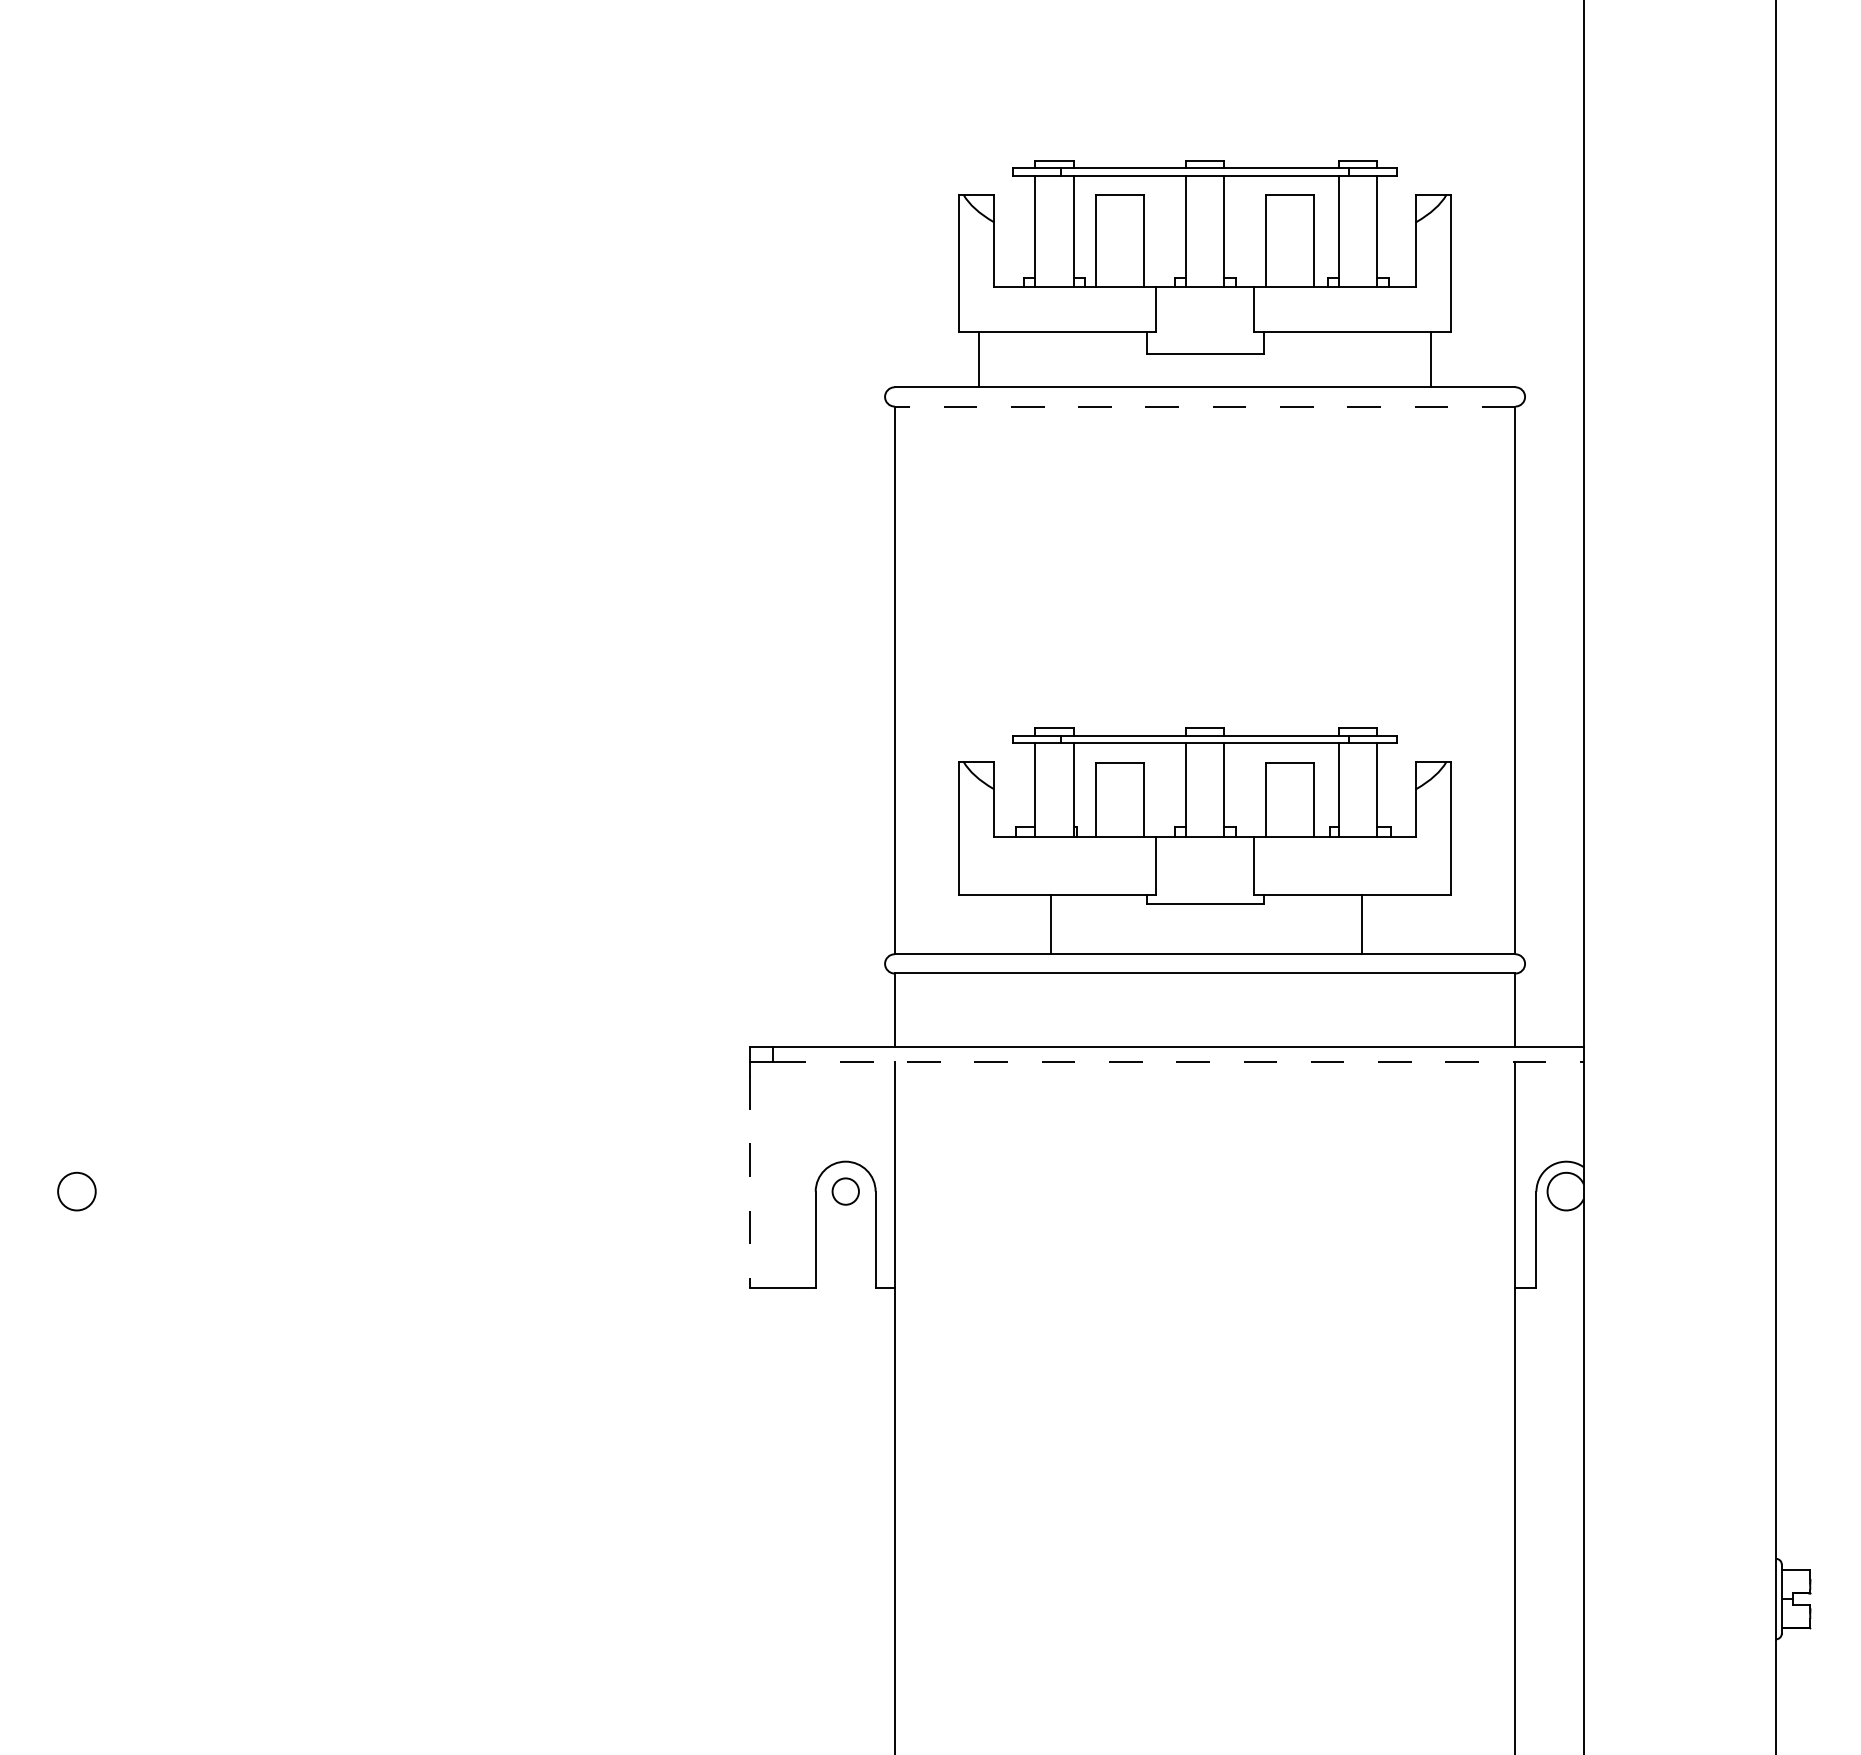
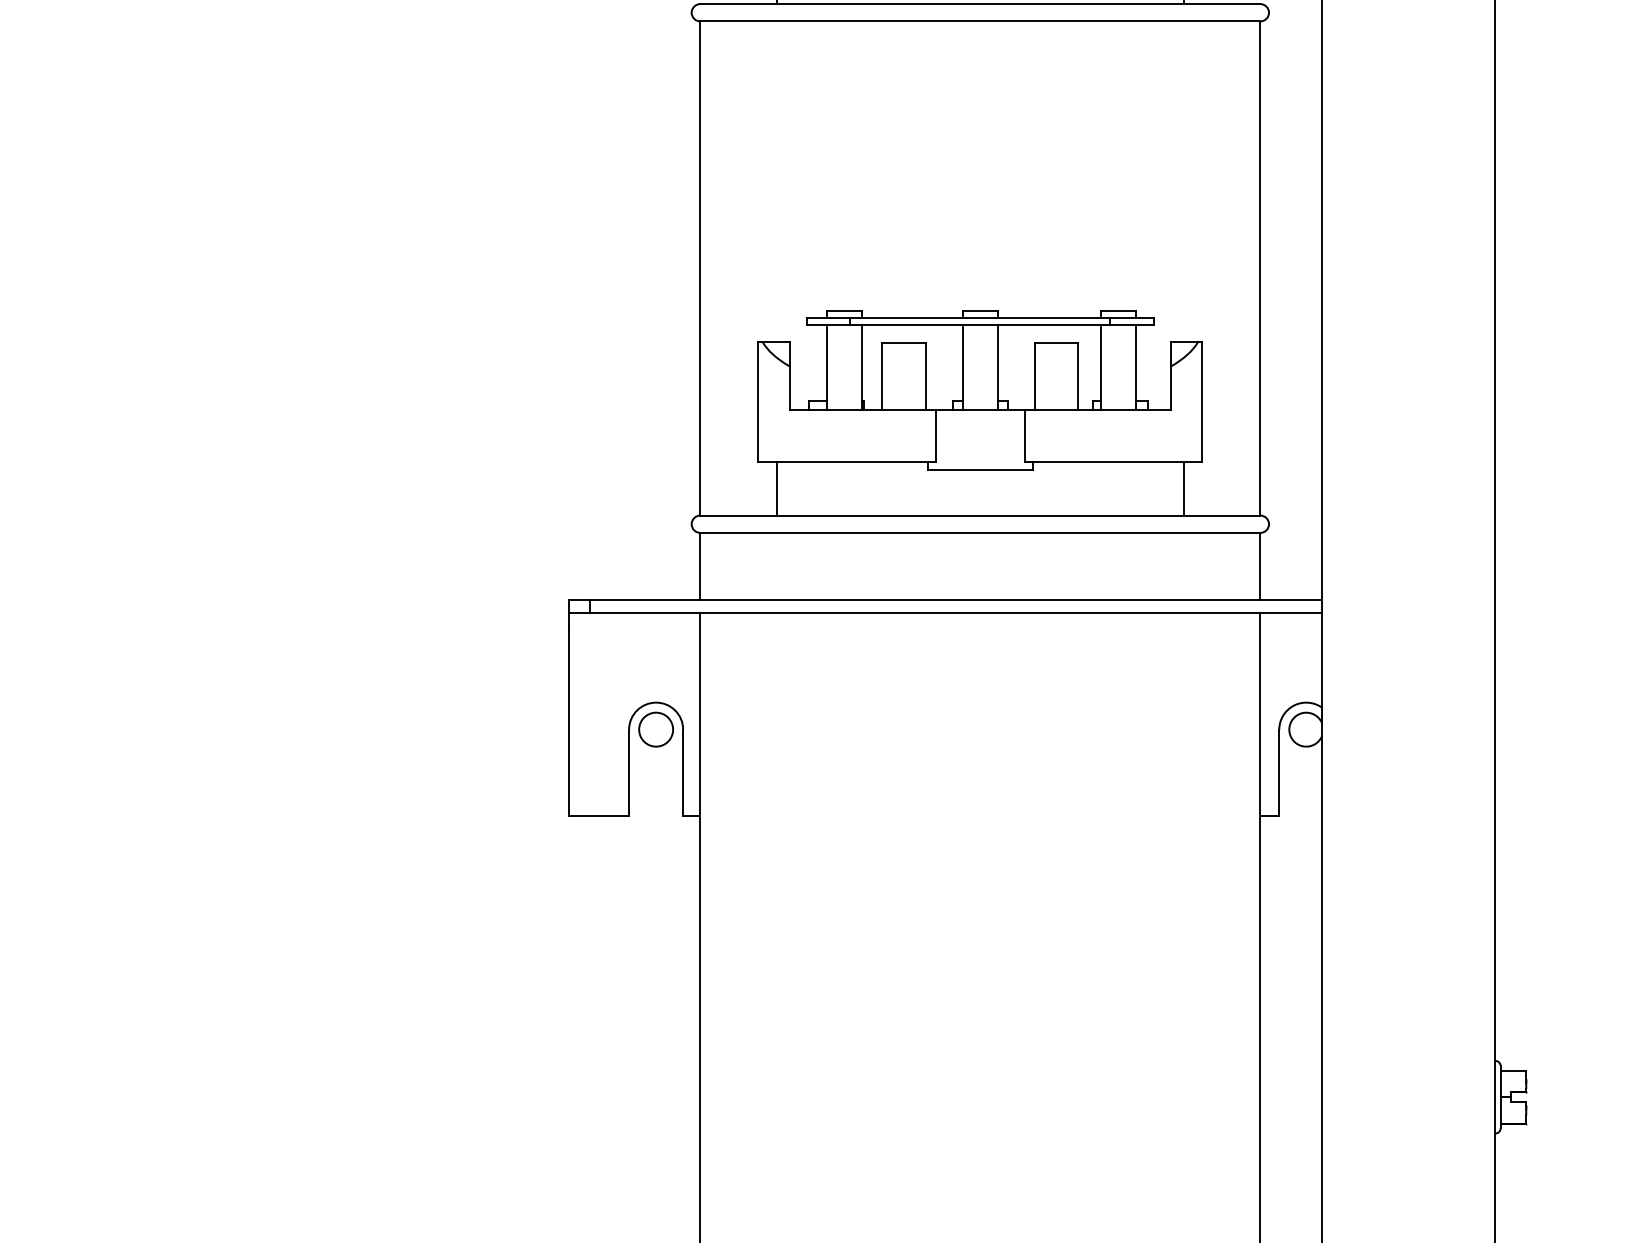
line: (1204, 406) -> (979, 21), dashed -> solid
line: (1051, 924) -> (776, 488), moved
line: (1361, 924) -> (1183, 488), moved
line: (1178, 1061) -> (956, 612), dashed -> solid
line: (749, 1181) -> (569, 720), dashed -> solid
circle: (845, 1191) -> (655, 729), size x1.43

